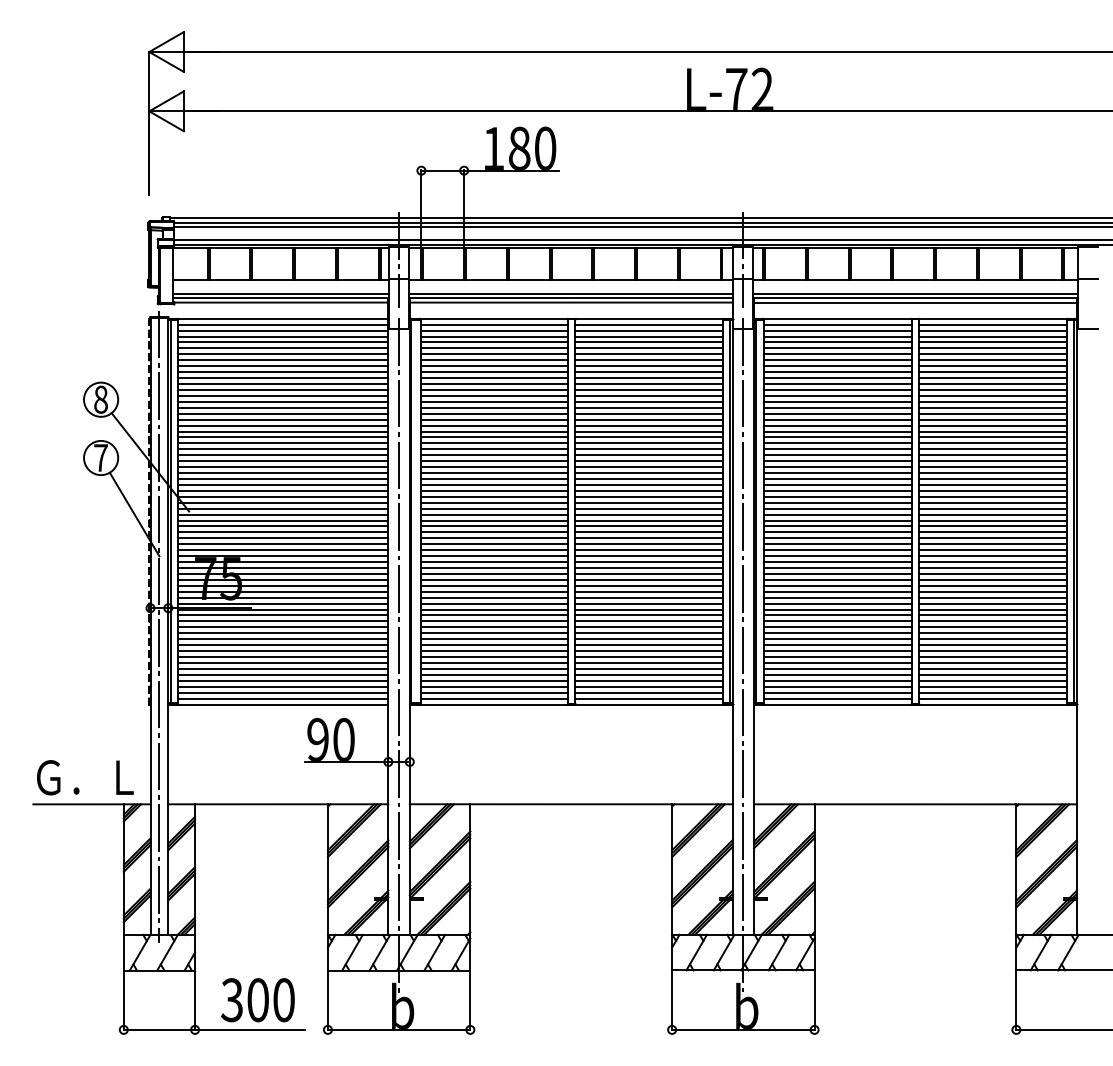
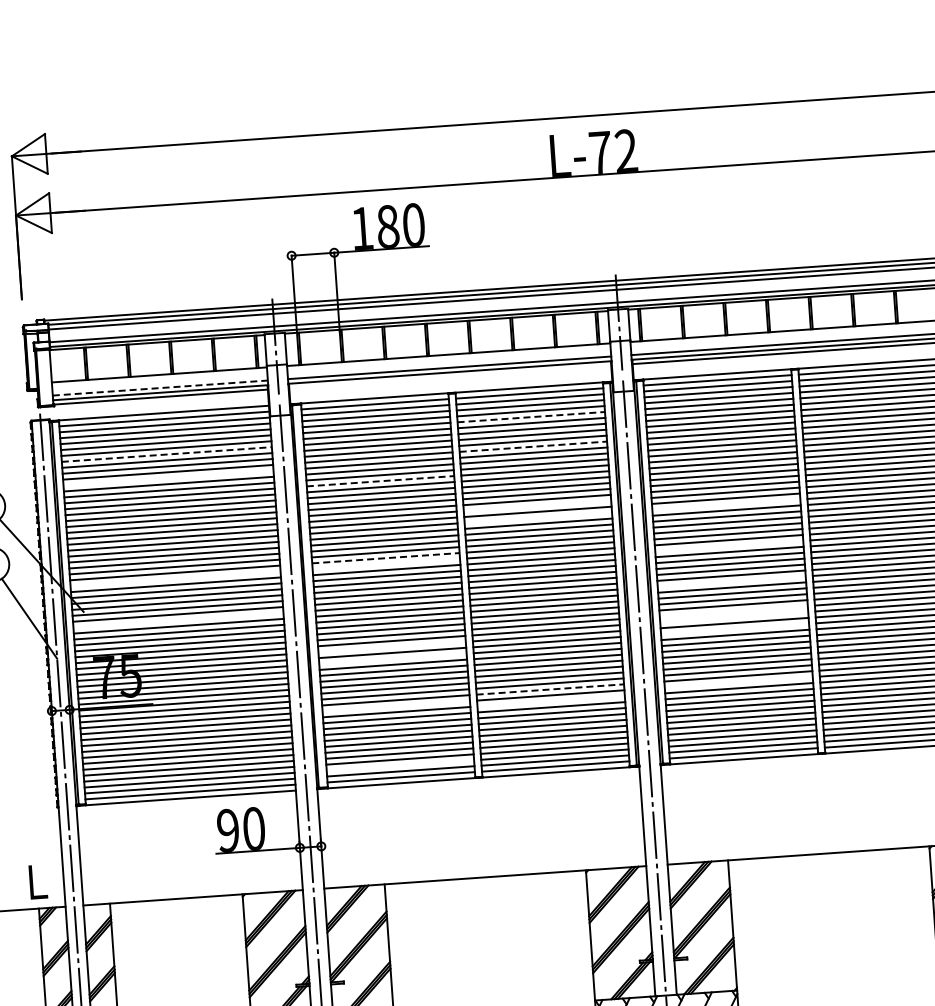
line: (281, 293) -> (160, 388), solid -> dashed
line: (570, 302) -> (449, 376), removed
line: (649, 348) -> (531, 417), solid -> dashed
line: (283, 360) -> (167, 454), solid -> dashed
line: (649, 378) -> (533, 447), solid -> dashed
line: (282, 384) -> (167, 478), removed
line: (494, 401) -> (380, 480), solid -> dashed
line: (649, 437) -> (537, 506), removed
line: (649, 449) -> (538, 517), removed
line: (837, 449) -> (726, 504), removed
line: (494, 478) -> (386, 557), solid -> dashed
line: (282, 484) -> (174, 578), removed
line: (494, 484) -> (386, 563), removed
line: (837, 490) -> (729, 545), removed
line: (282, 526) -> (177, 620), removed
line: (837, 526) -> (731, 581), removed
line: (837, 556) -> (733, 611), removed
line: (837, 562) -> (734, 617), removed
line: (494, 568) -> (392, 647), removed
line: (837, 573) -> (734, 628), removed
line: (494, 579) -> (393, 658), removed
line: (649, 621) -> (550, 689), solid -> dashed
line: (494, 627) -> (396, 706), removed
line: (837, 627) -> (738, 682), removed
line: (649, 633) -> (551, 701), removed
line: (494, 686) -> (400, 765), removed

